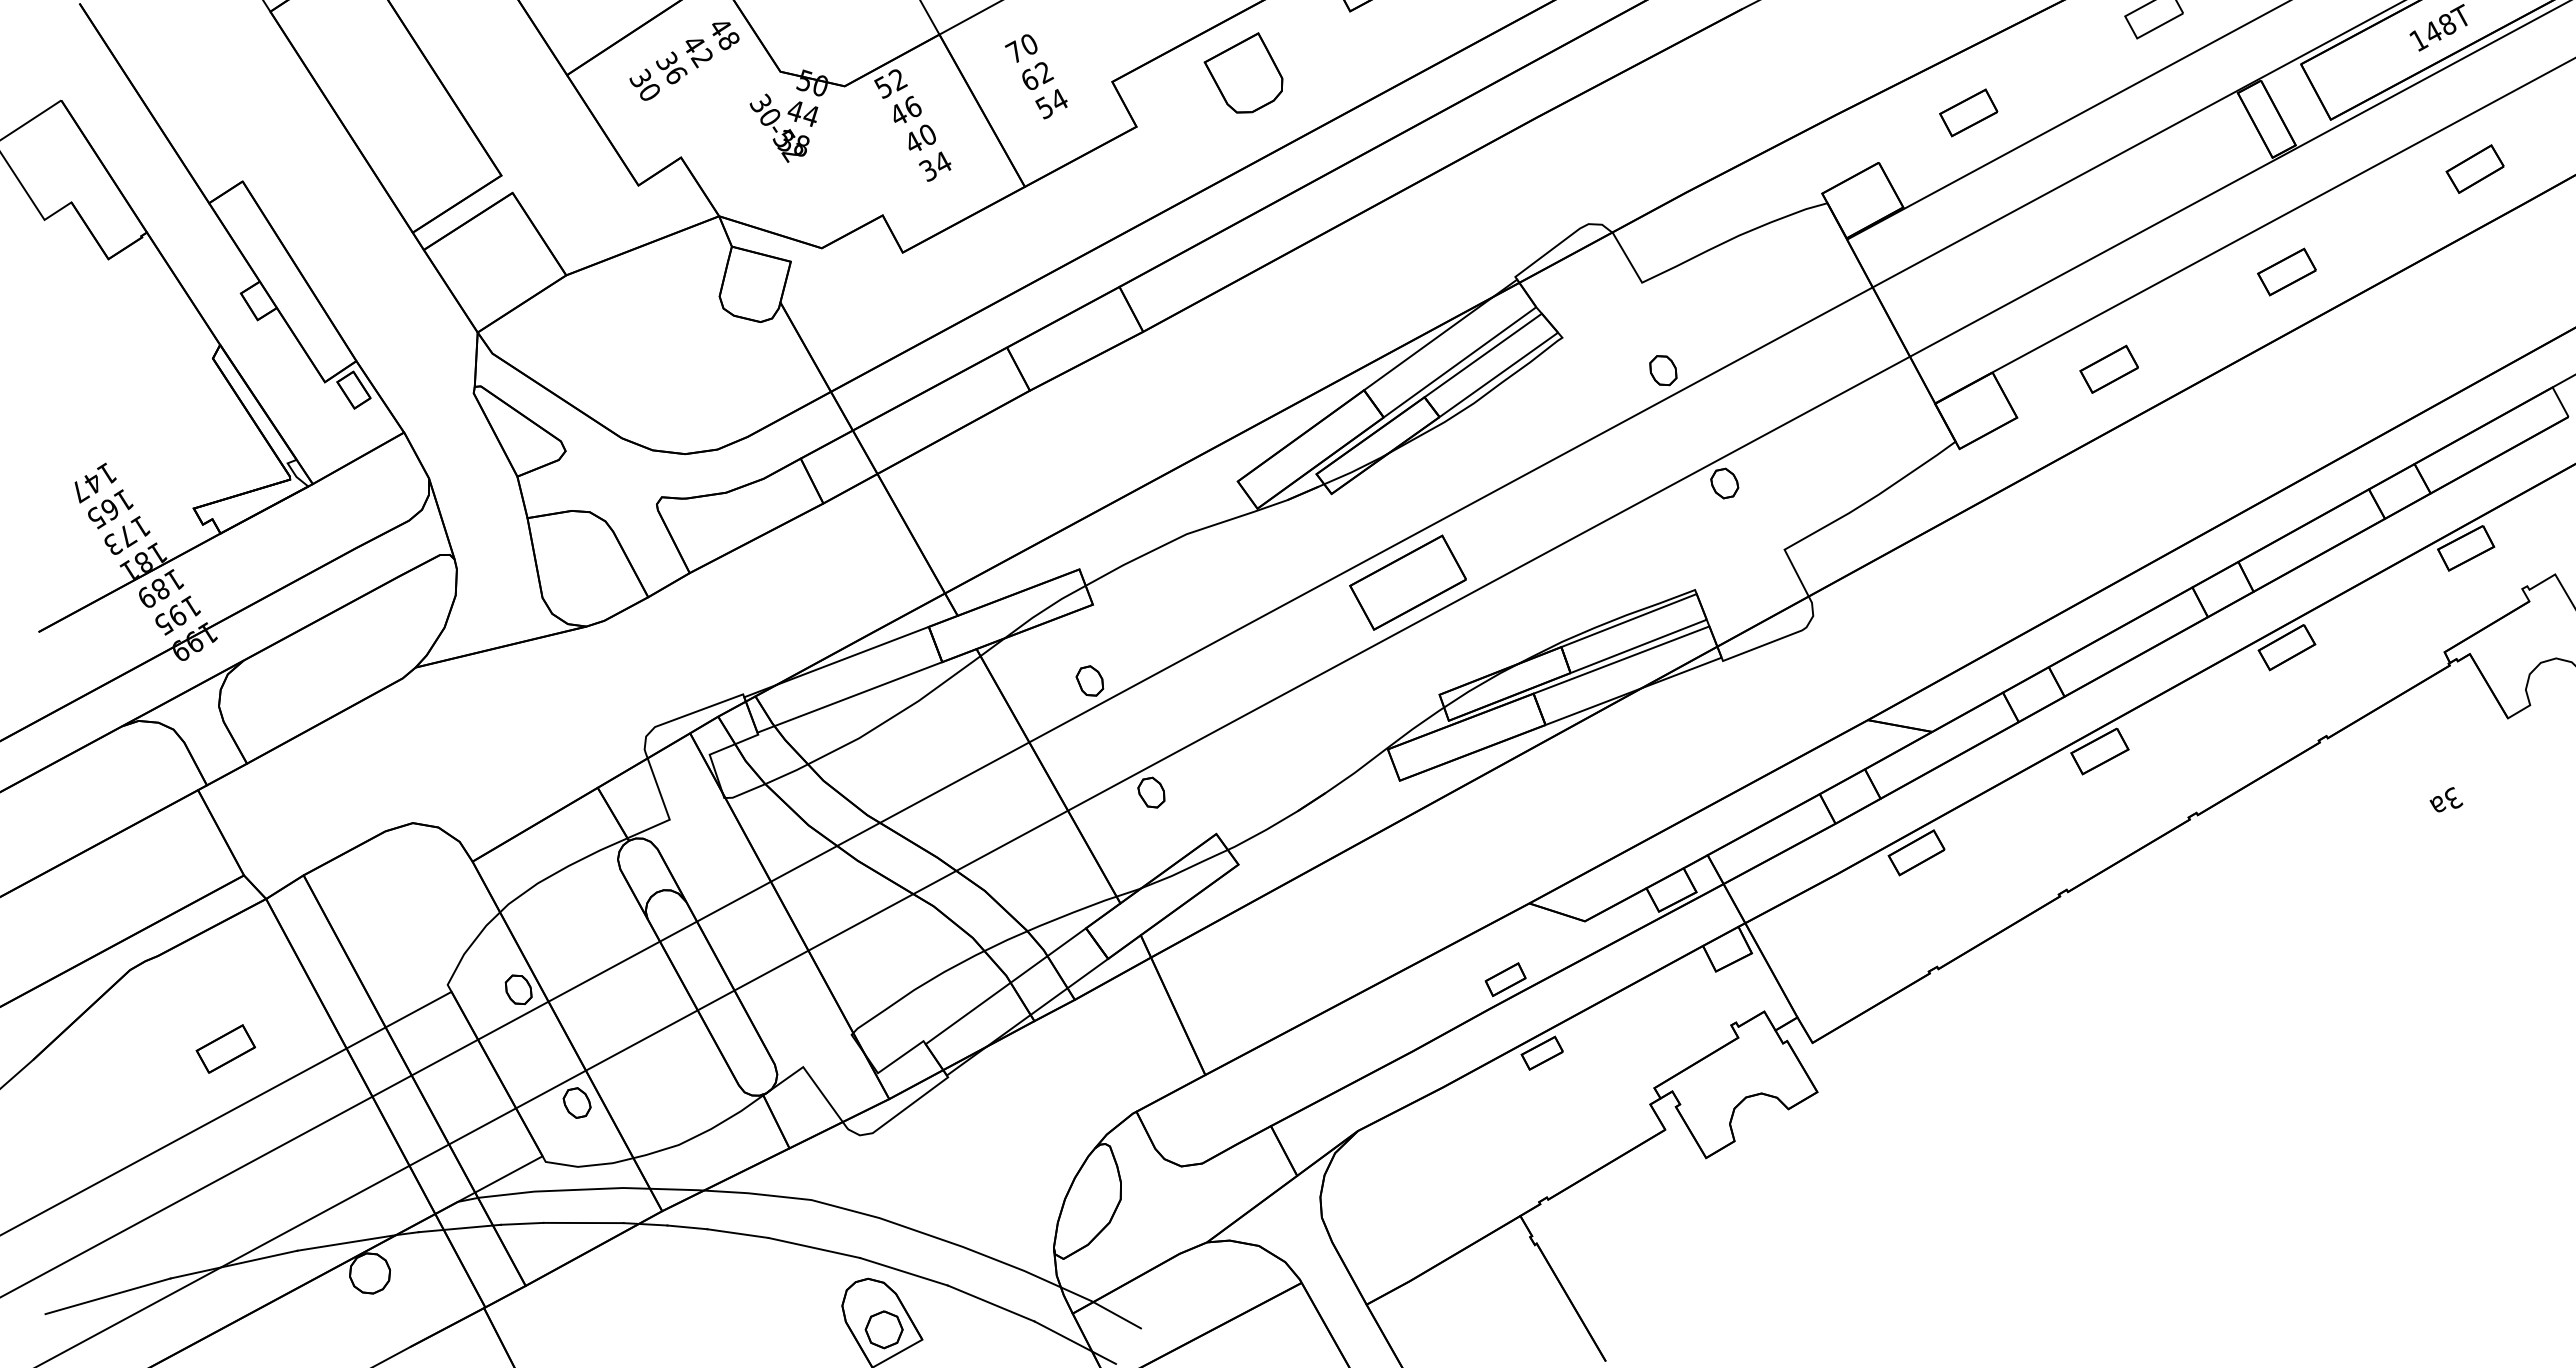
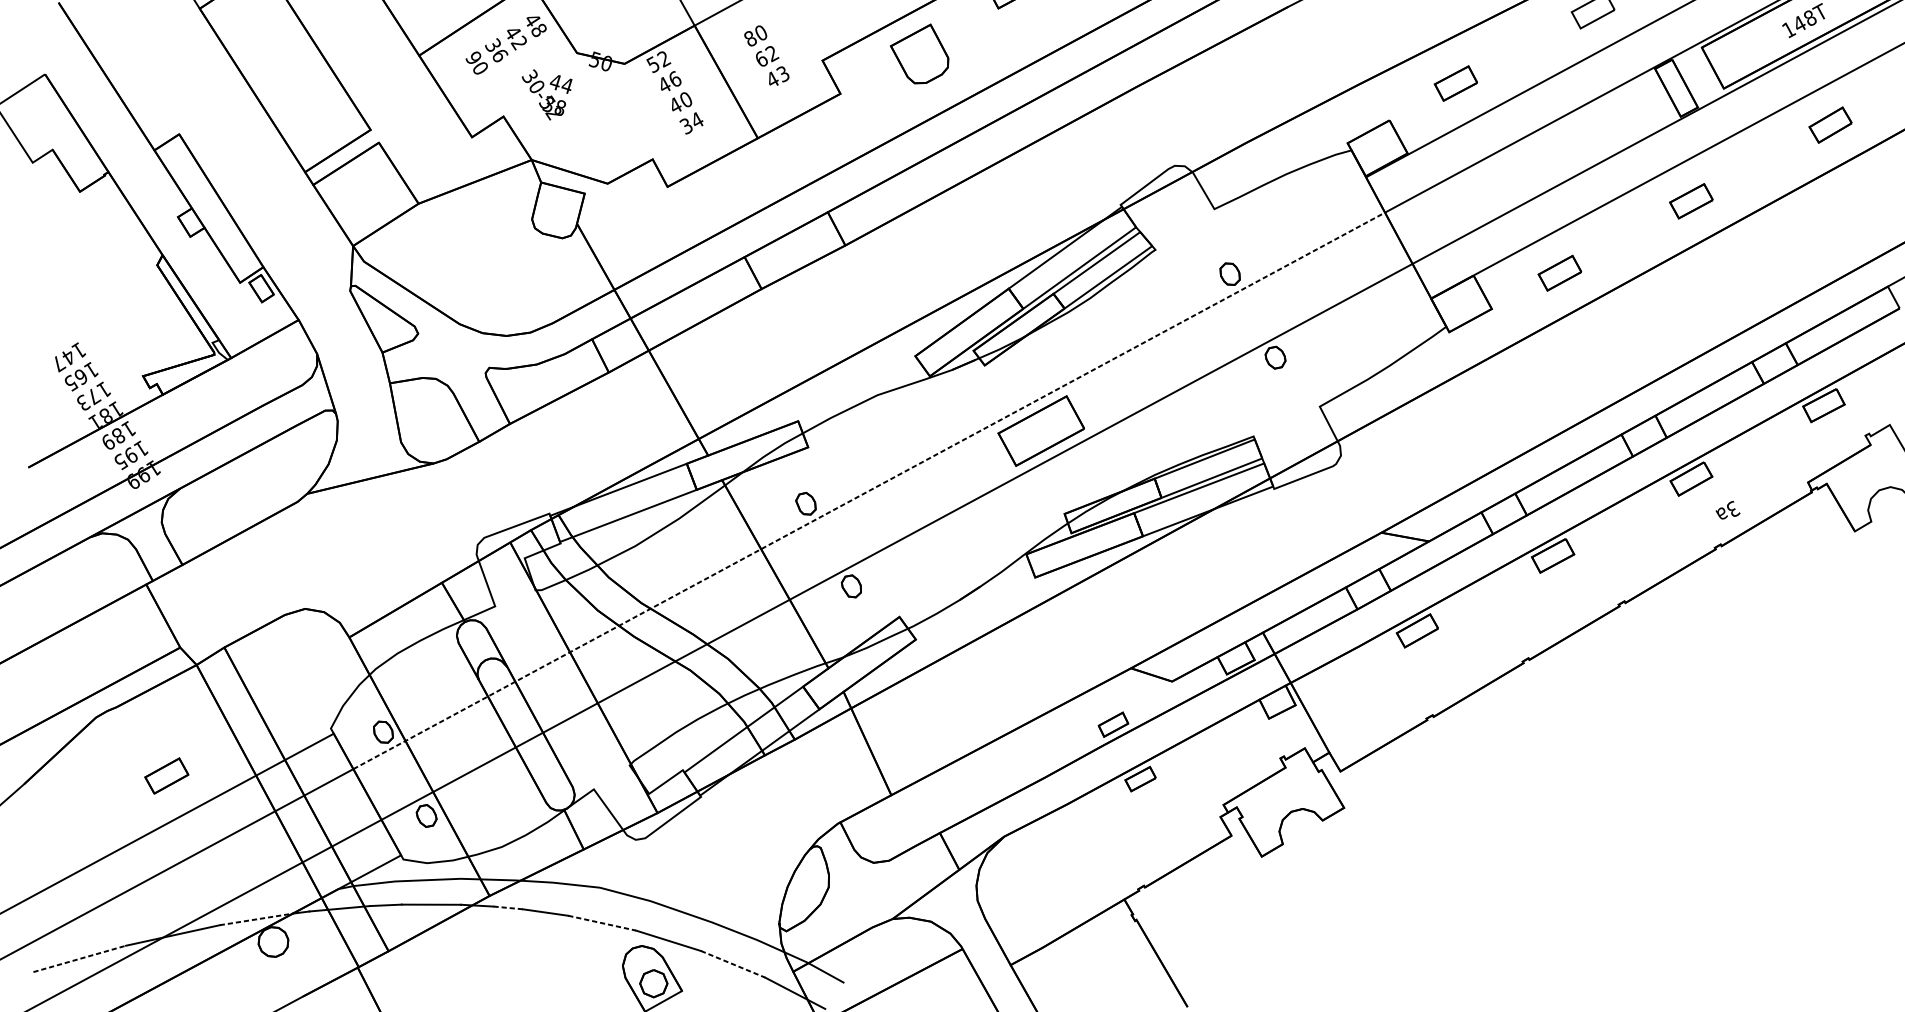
text: (1013, 51) -> (749, 38), 70 -> 80
text: (640, 77) -> (473, 57), 30 -> 90
text: (1051, 104) -> (777, 77), 54 -> 43
text: (783, 127) -> (546, 94), moved
line: (1175, 663) -> (869, 490), solid -> dashed
text: (2446, 799) -> (1728, 510), moved
line: (687, 1227) -> (508, 908), solid -> dashed
line: (346, 1242) -> (256, 919), solid -> dashed
line: (814, 1247) -> (602, 922), solid -> dashed
line: (108, 1296) -> (80, 959), solid -> dashed
line: (991, 1303) -> (733, 964), solid -> dashed

